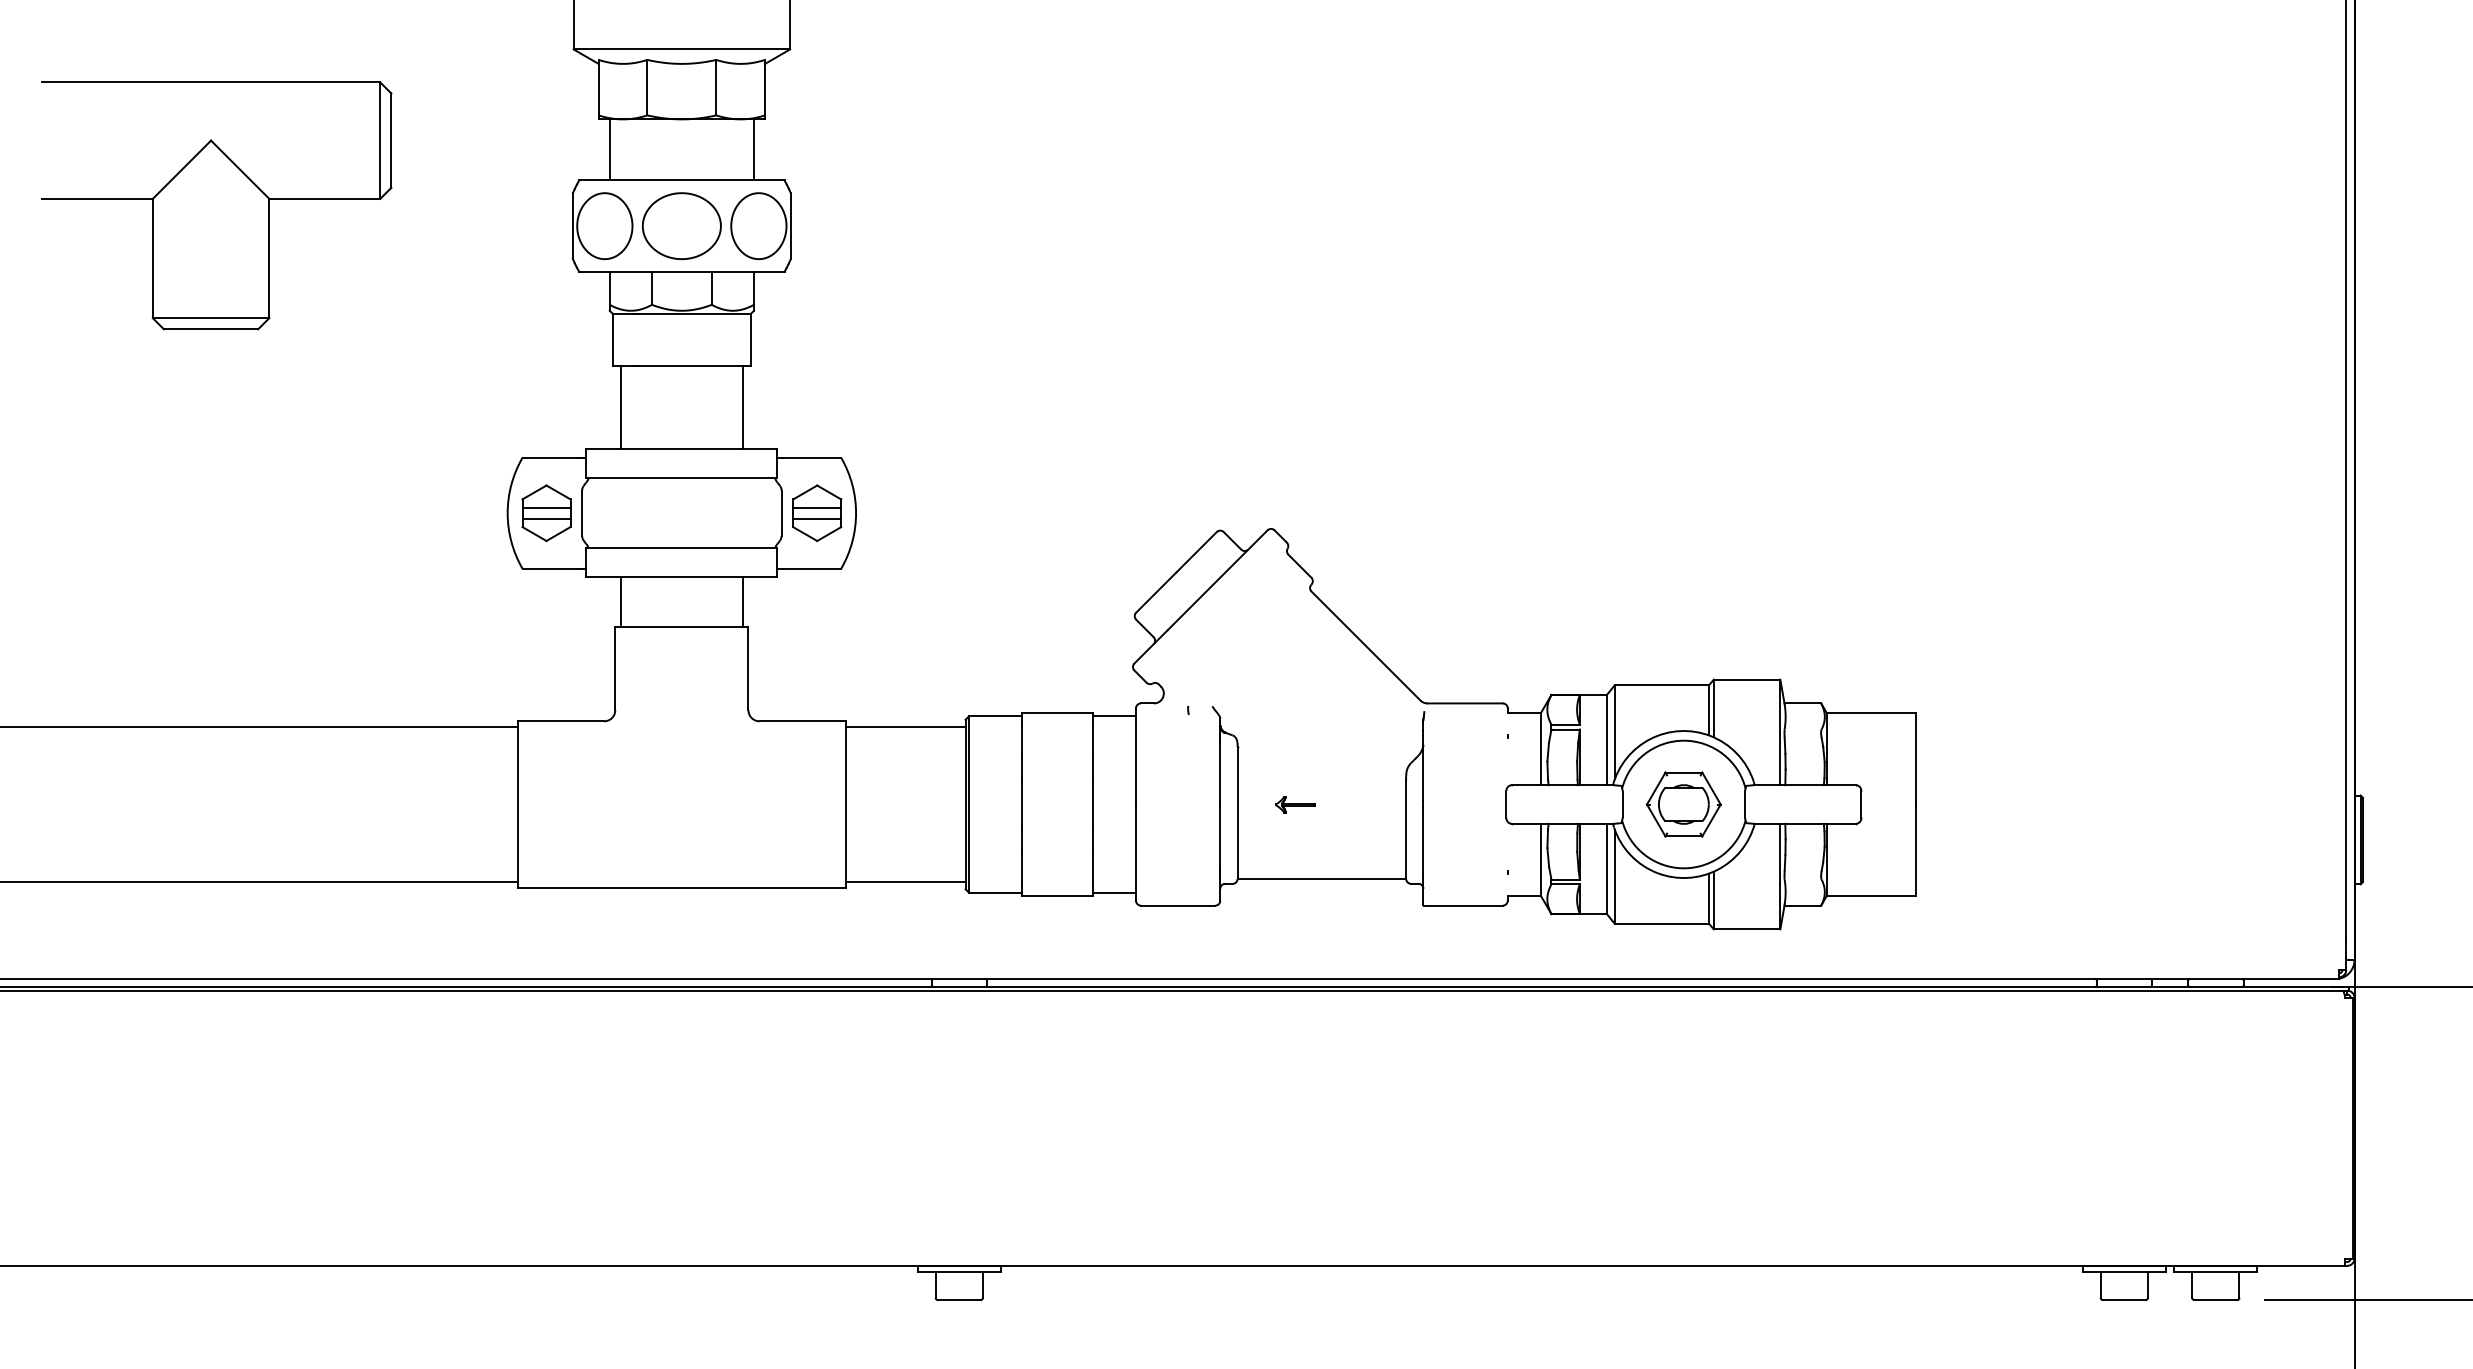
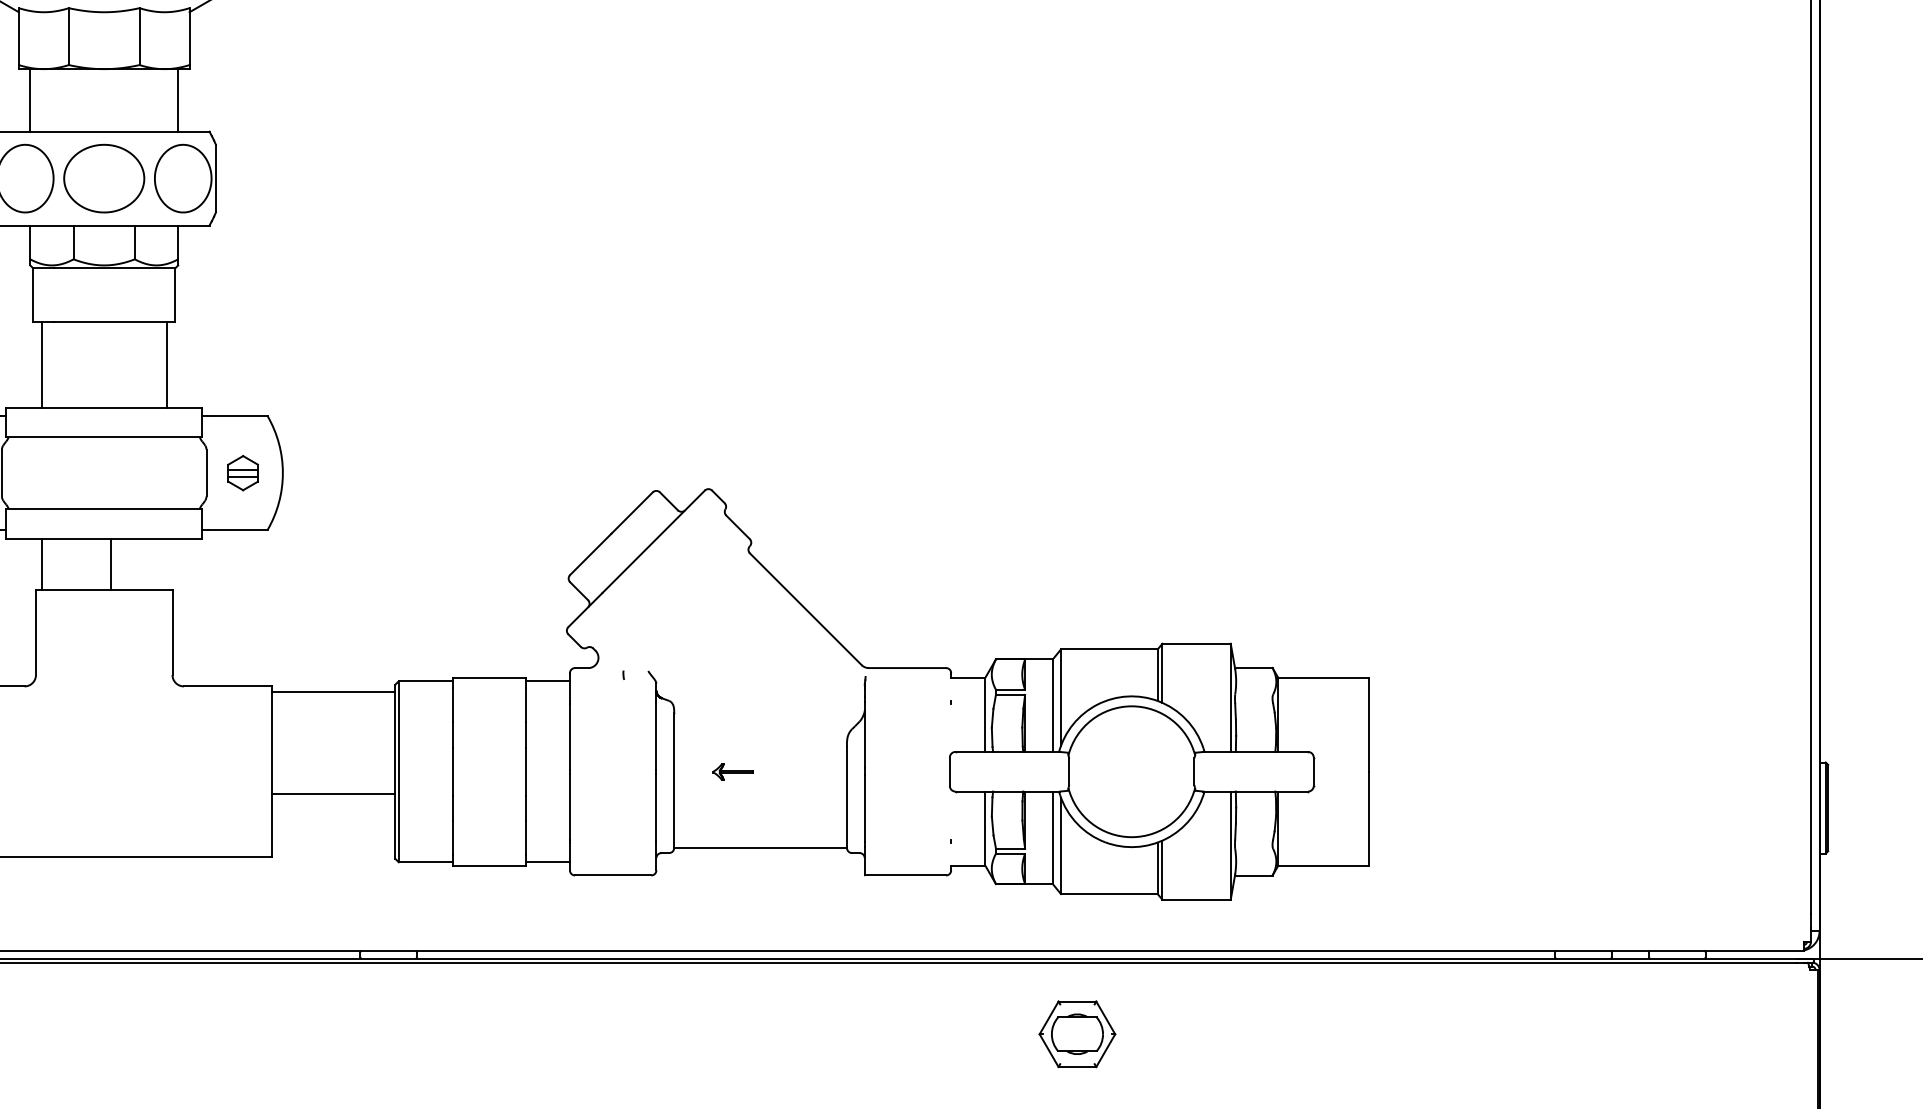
part: (817, 513) -> (243, 473), size x0.6
line: (742, 602) -> (111, 564), moved
part: (1683, 804) -> (1077, 1034), moved
line: (905, 882) -> (333, 794), moved

